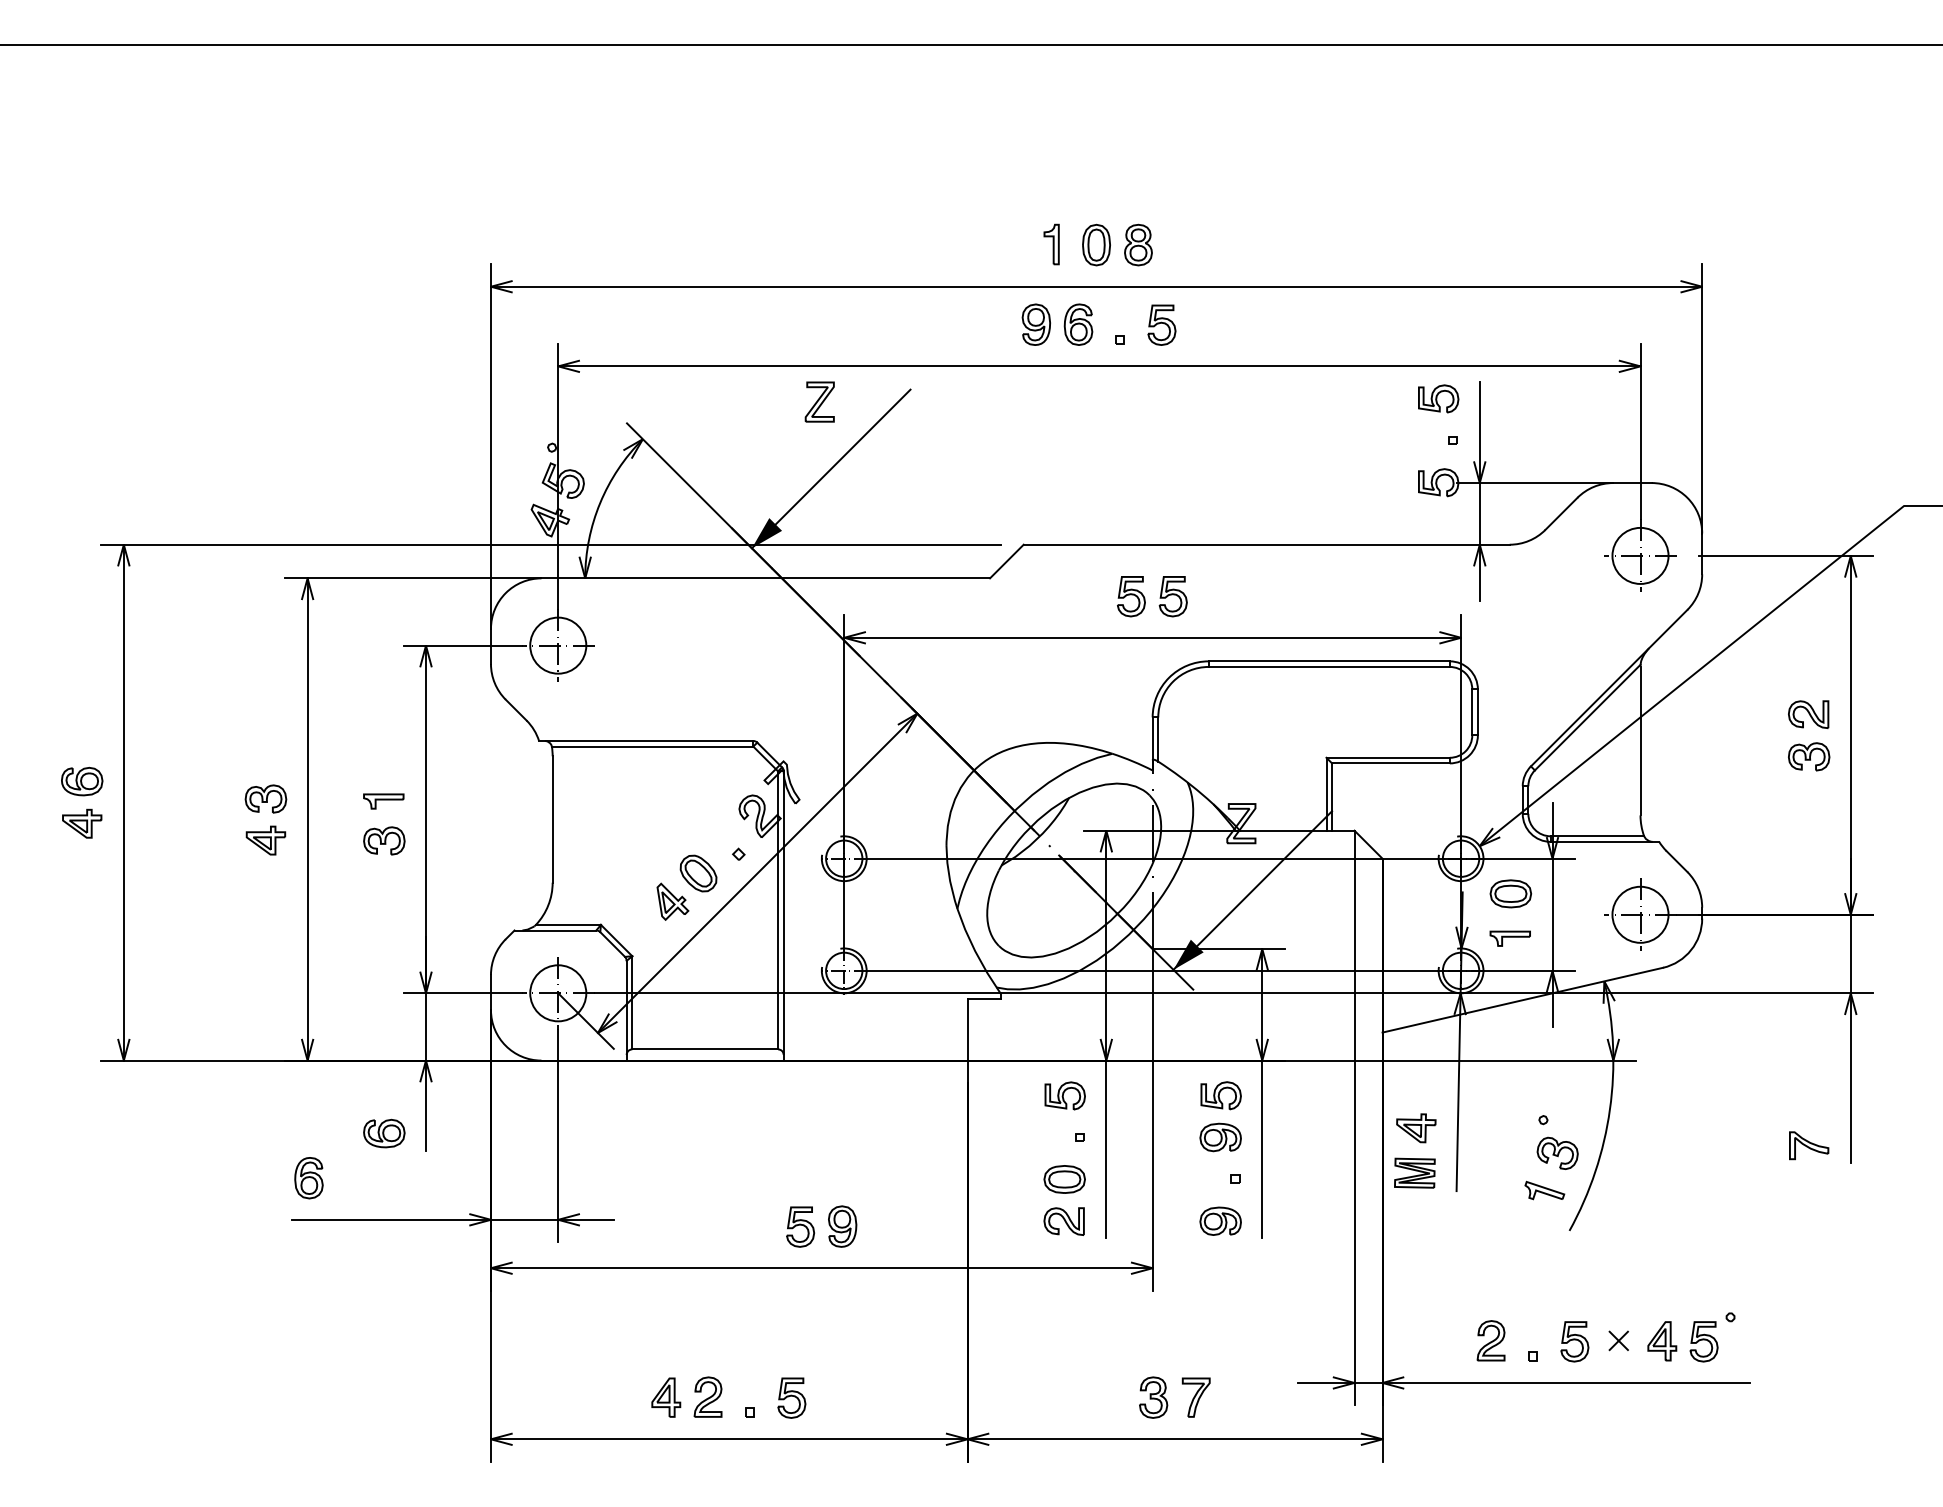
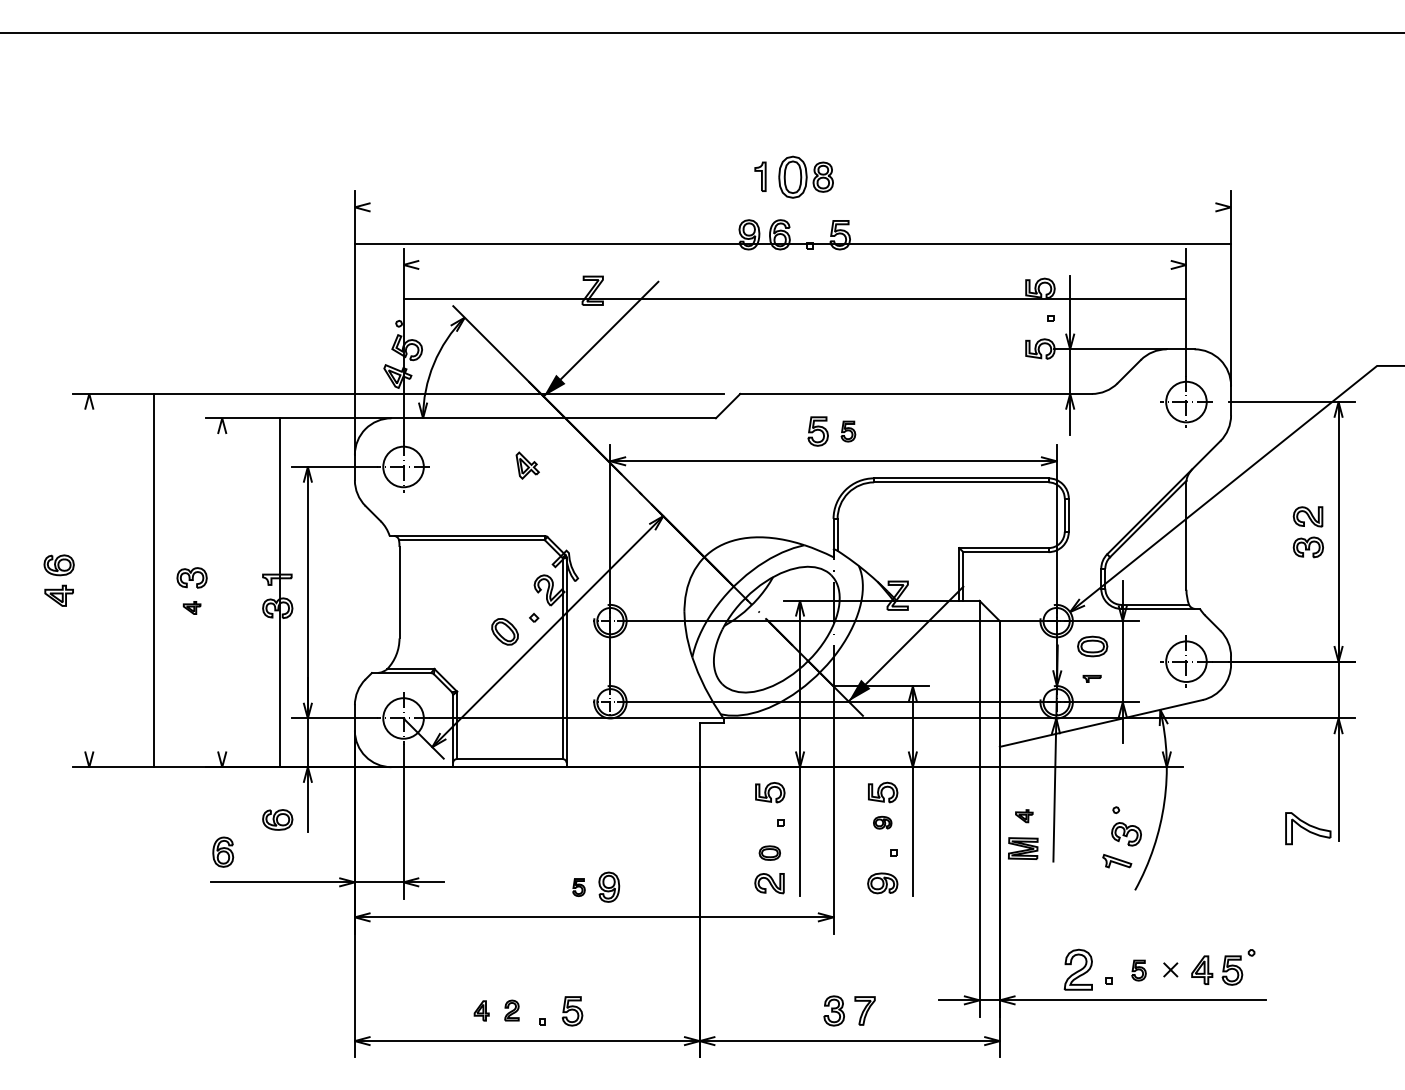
part: (1096, 244) -> (792, 176), size x1.4
line: (1096, 286) -> (792, 243), moved
line: (1099, 366) -> (795, 299), moved
part: (1172, 596) -> (847, 431), size x0.7
line: (123, 802) -> (153, 580), moved
line: (307, 819) -> (280, 592), moved
part: (265, 840) -> (191, 607), size x0.6
part: (672, 901) -> (527, 465), moved
part: (1509, 938) -> (1091, 678), size x0.6
part: (1416, 1128) -> (1024, 816), size x0.6
part: (1220, 1137) -> (882, 822), size x0.6
part: (1809, 1145) -> (1308, 828), size x1.6
part: (1064, 1179) -> (769, 853), size x0.7
part: (800, 1226) -> (578, 887), size x0.6
part: (1490, 1340) -> (1077, 969), size x1.4
part: (1574, 1341) -> (1138, 970), size x0.7
part: (707, 1396) -> (511, 1010), size x0.7
part: (666, 1397) -> (481, 1010), size x0.7

